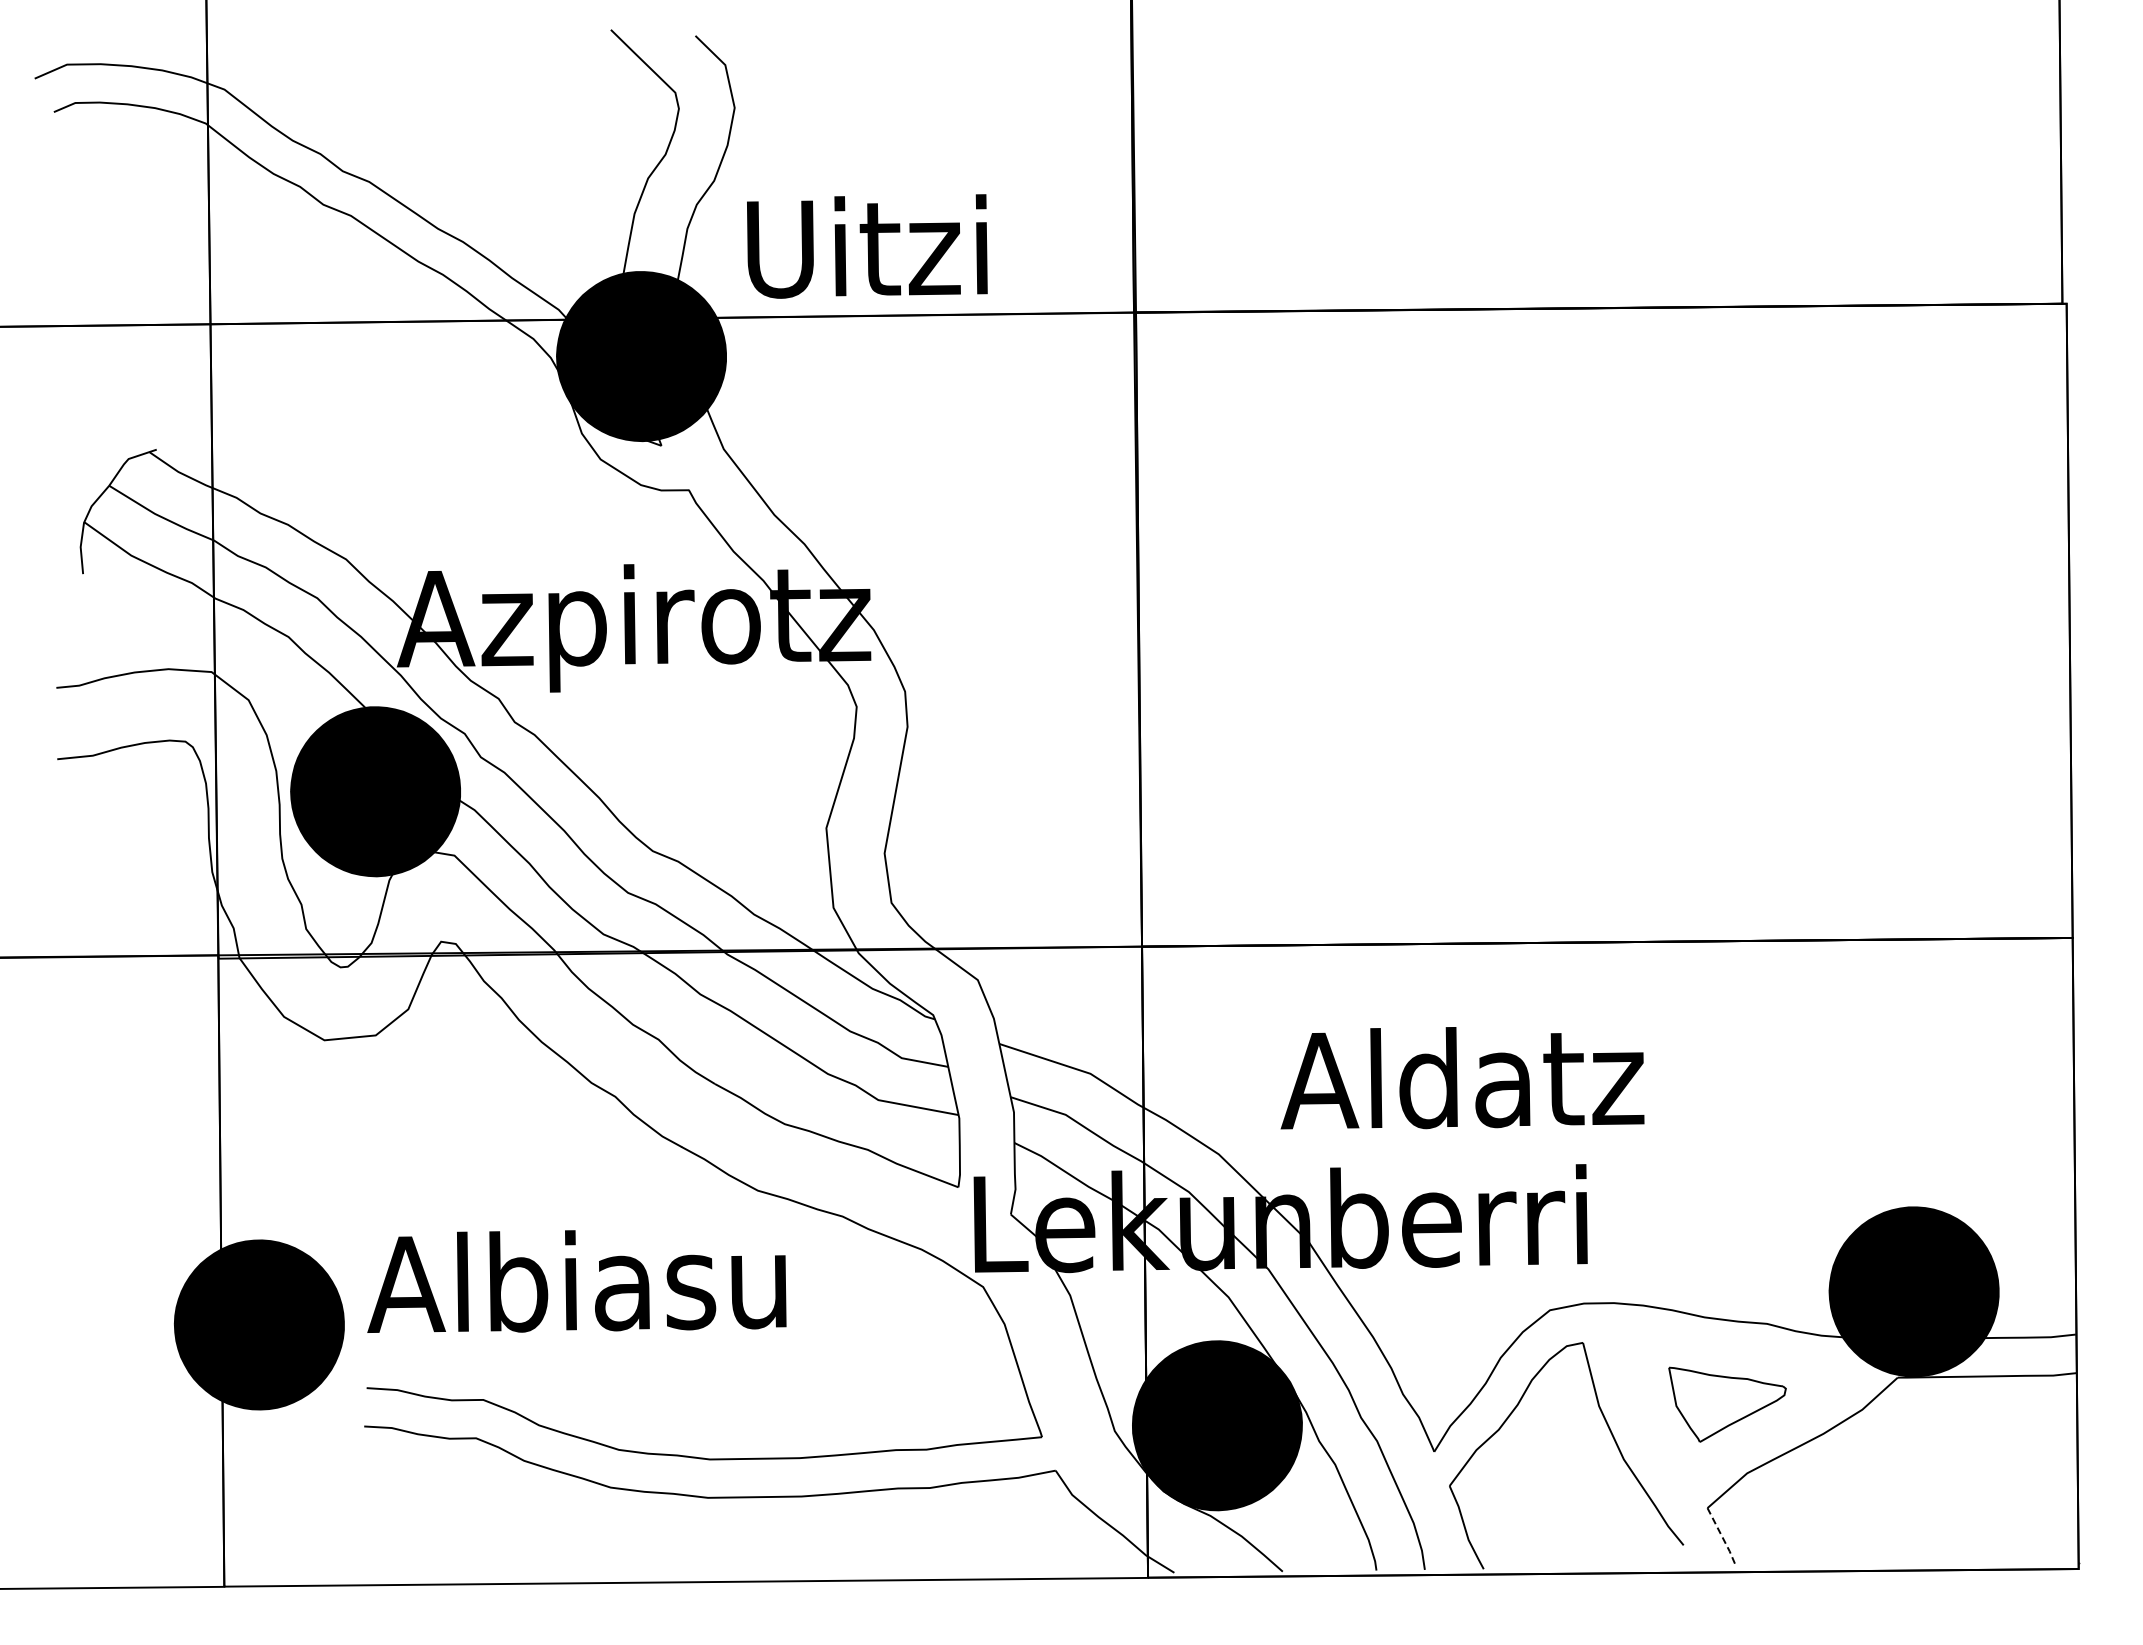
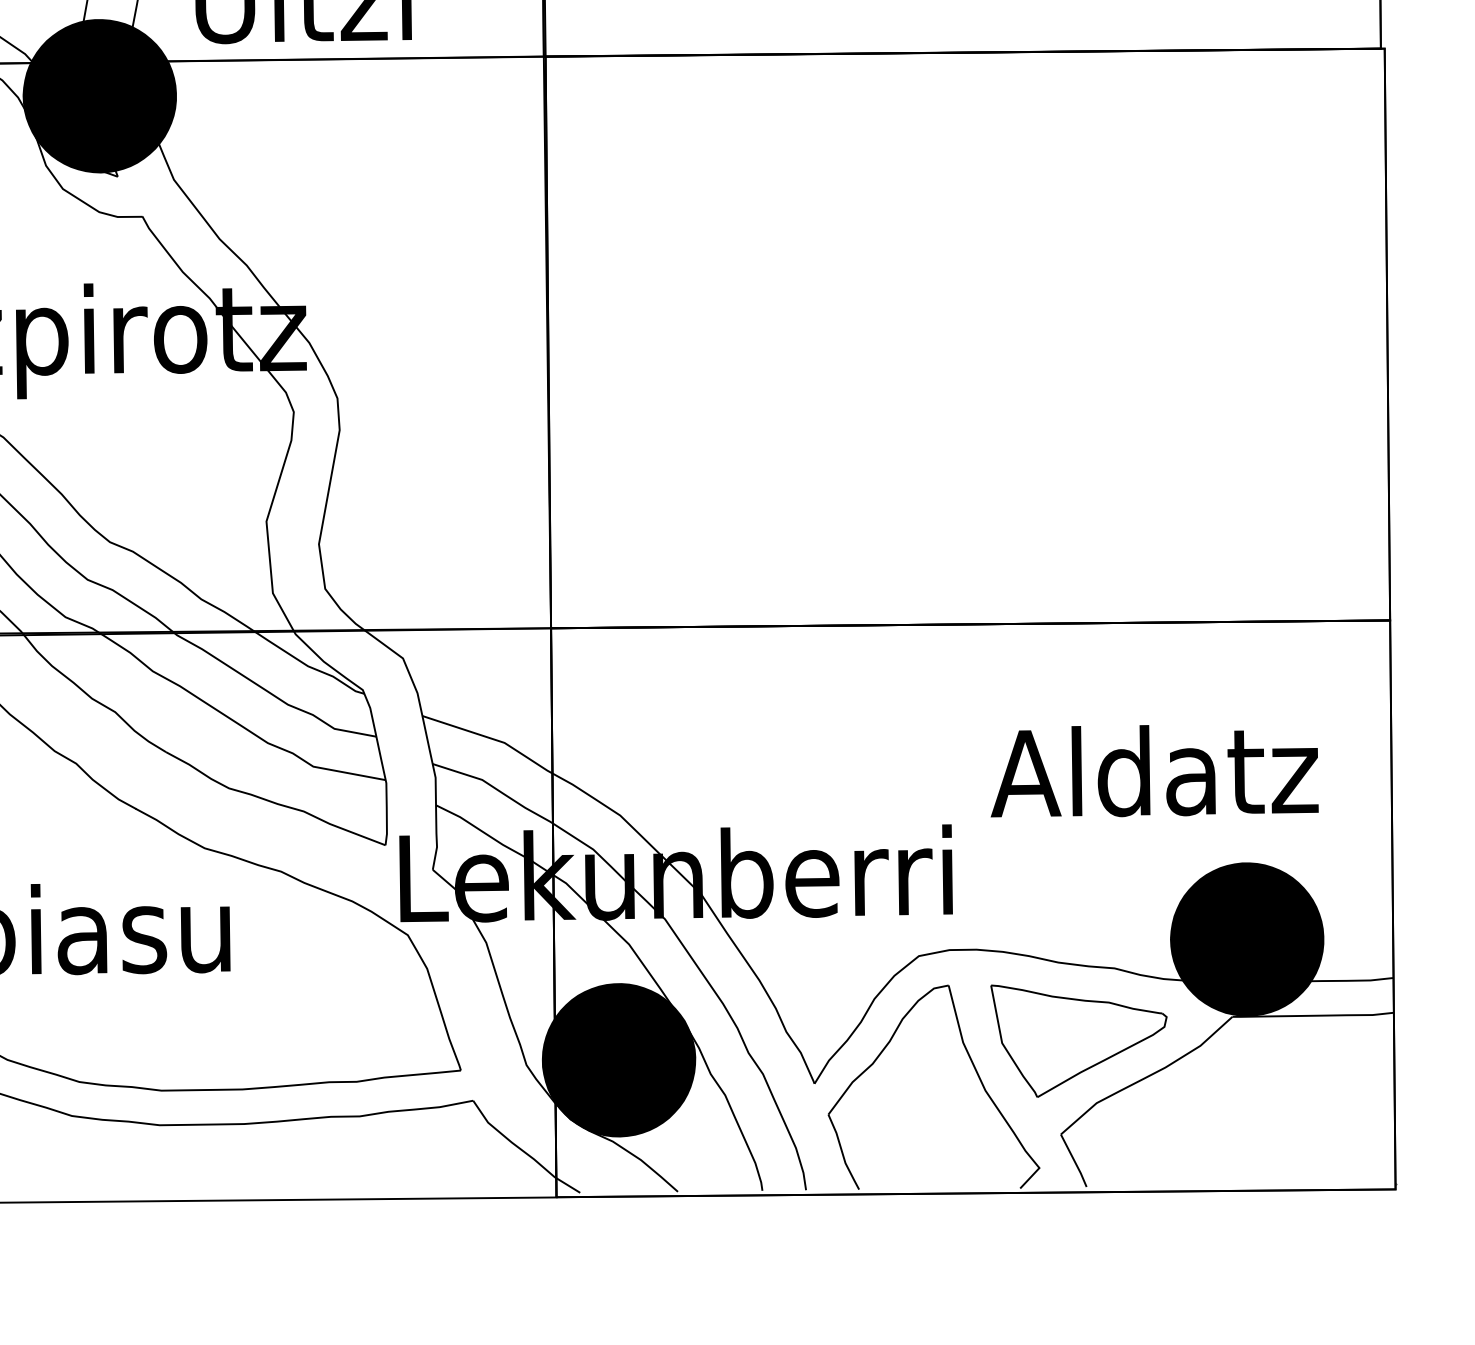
text: (1462, 1078) -> (1154, 771), moved
part: (1727, 1404) -> (1078, 1041), size x1.67
line: (1722, 1537) -> (1074, 1161), dashed -> solid
line: (1673, 1556) -> (1030, 1178), added

